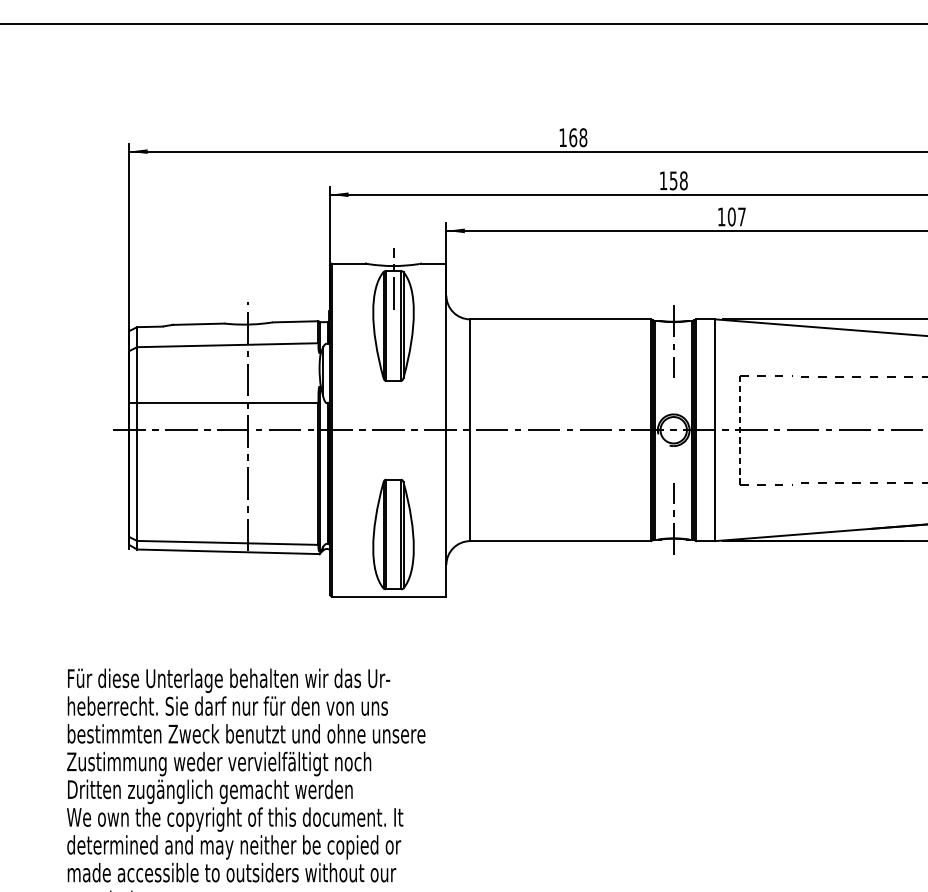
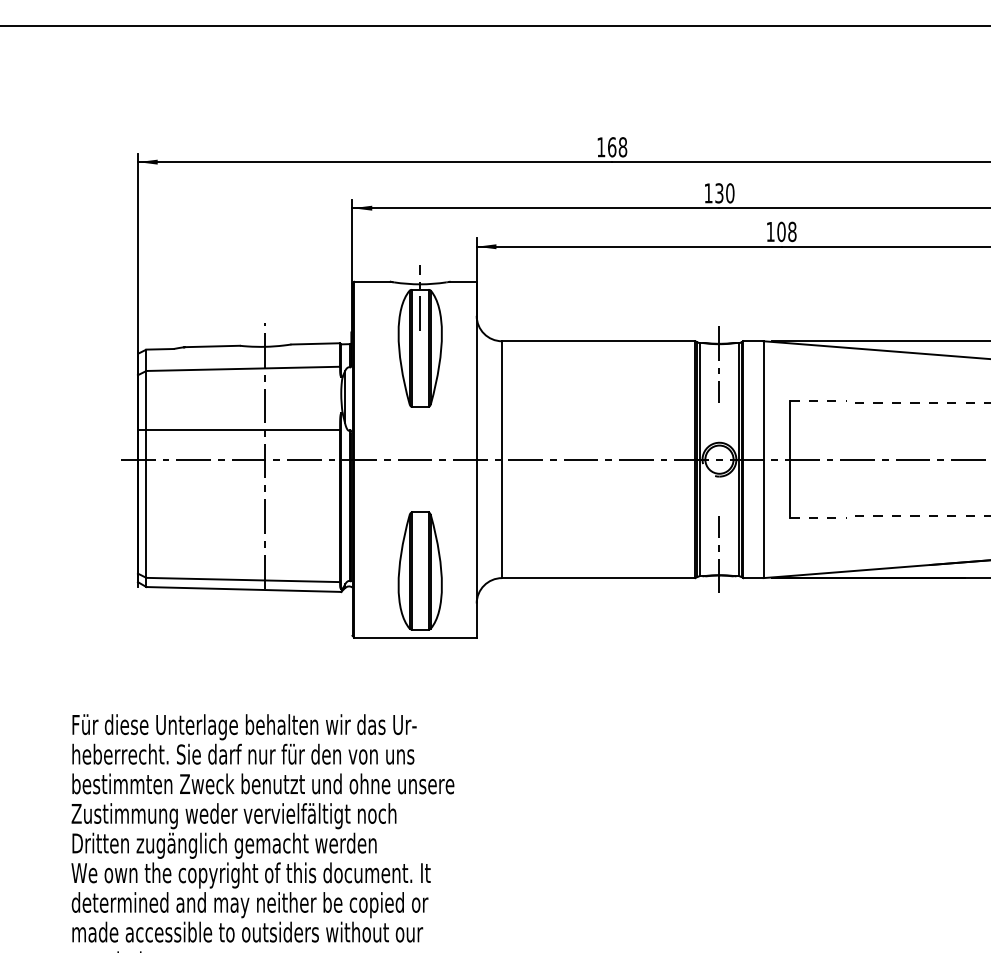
text: (678, 180) -> (724, 193), 158 -> 130
text: (742, 216) -> (792, 231), 107 -> 108
line: (740, 430) -> (790, 459), dashed -> solid

